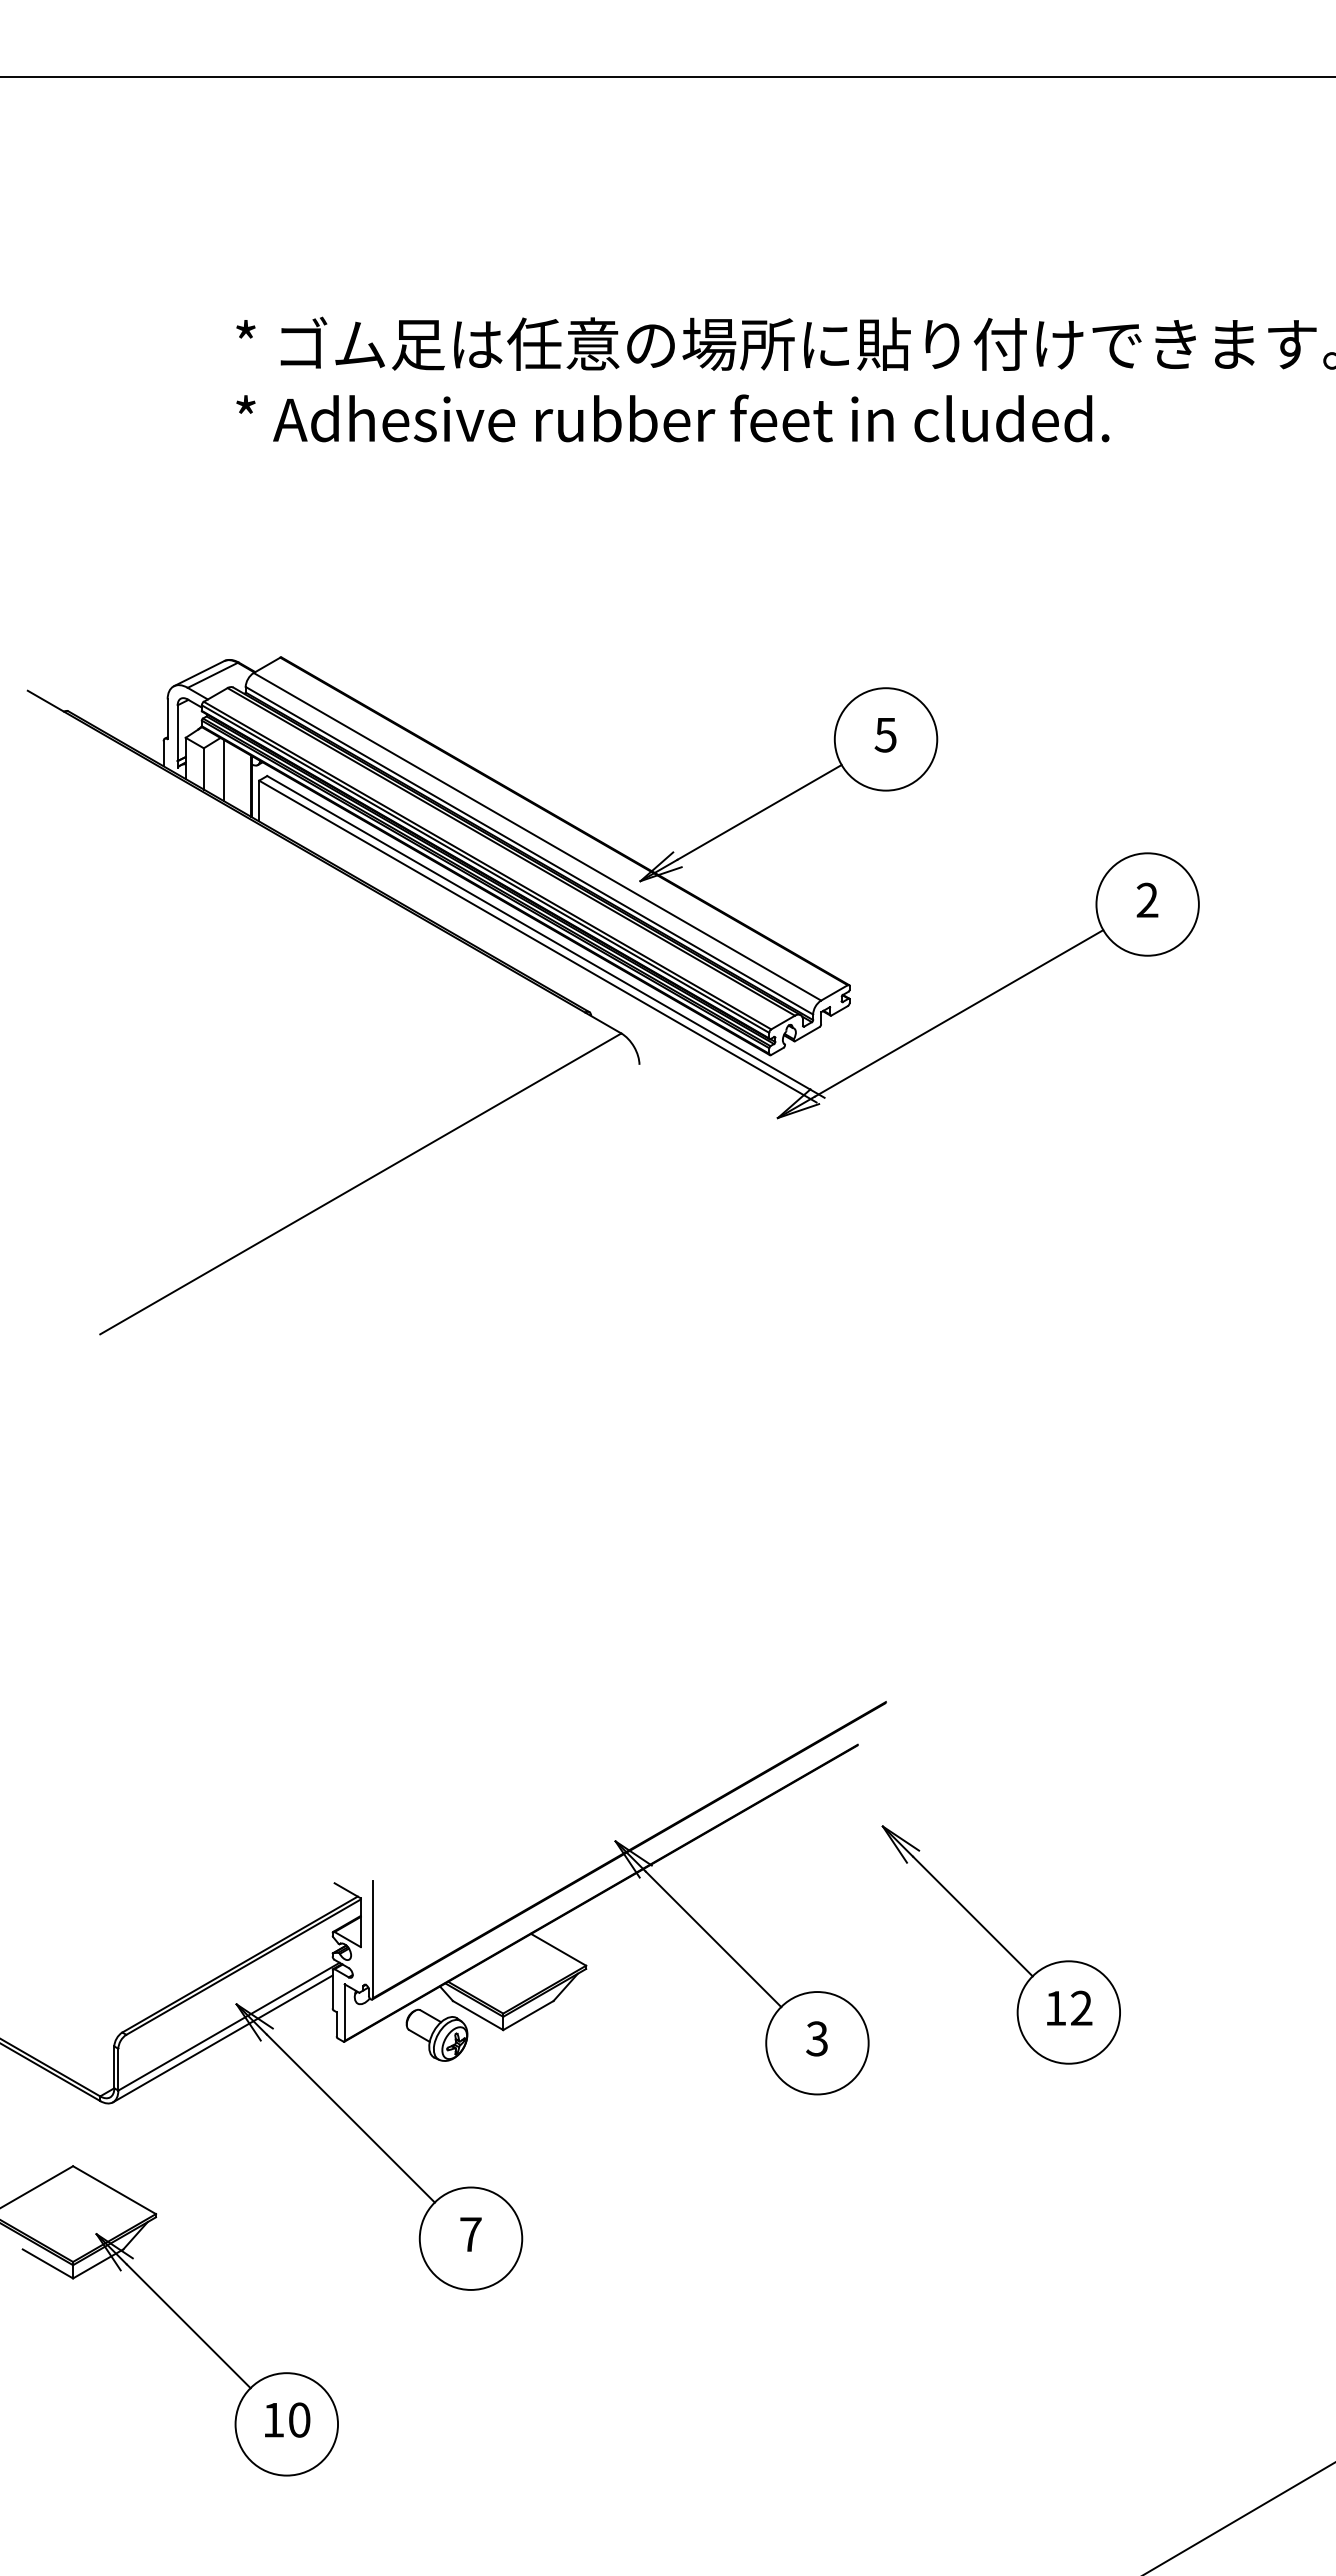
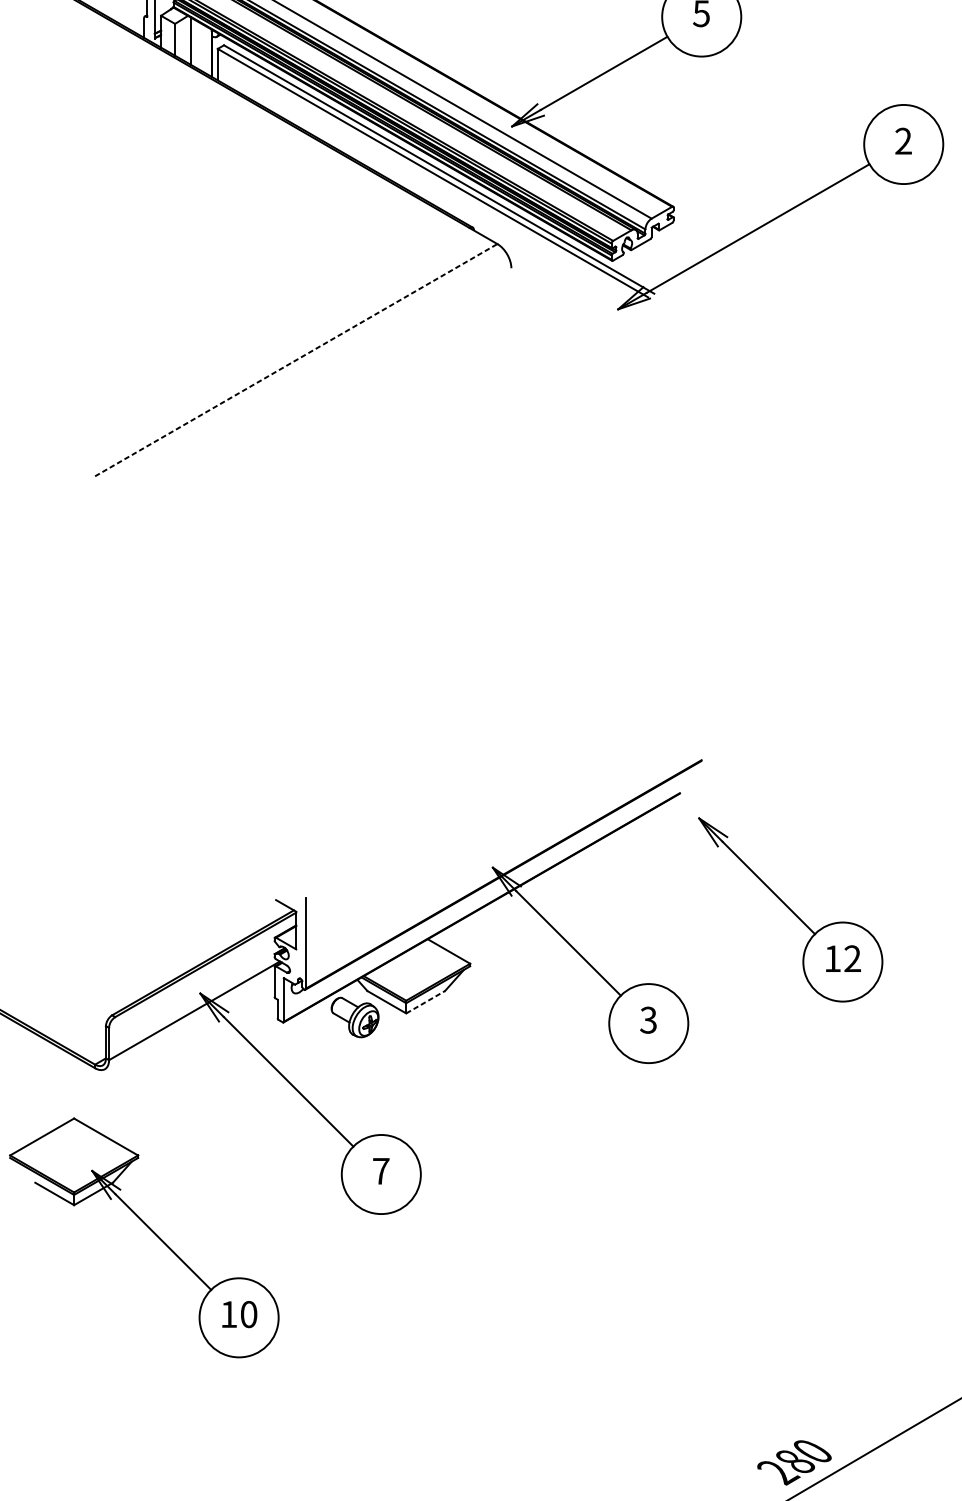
line: (360, 1183) -> (296, 359), solid -> dashed
part: (1000, 1944) -> (790, 909), moved
line: (528, 2015) -> (425, 1002), solid -> dashed
line: (222, 2038) -> (189, 1019), removed

